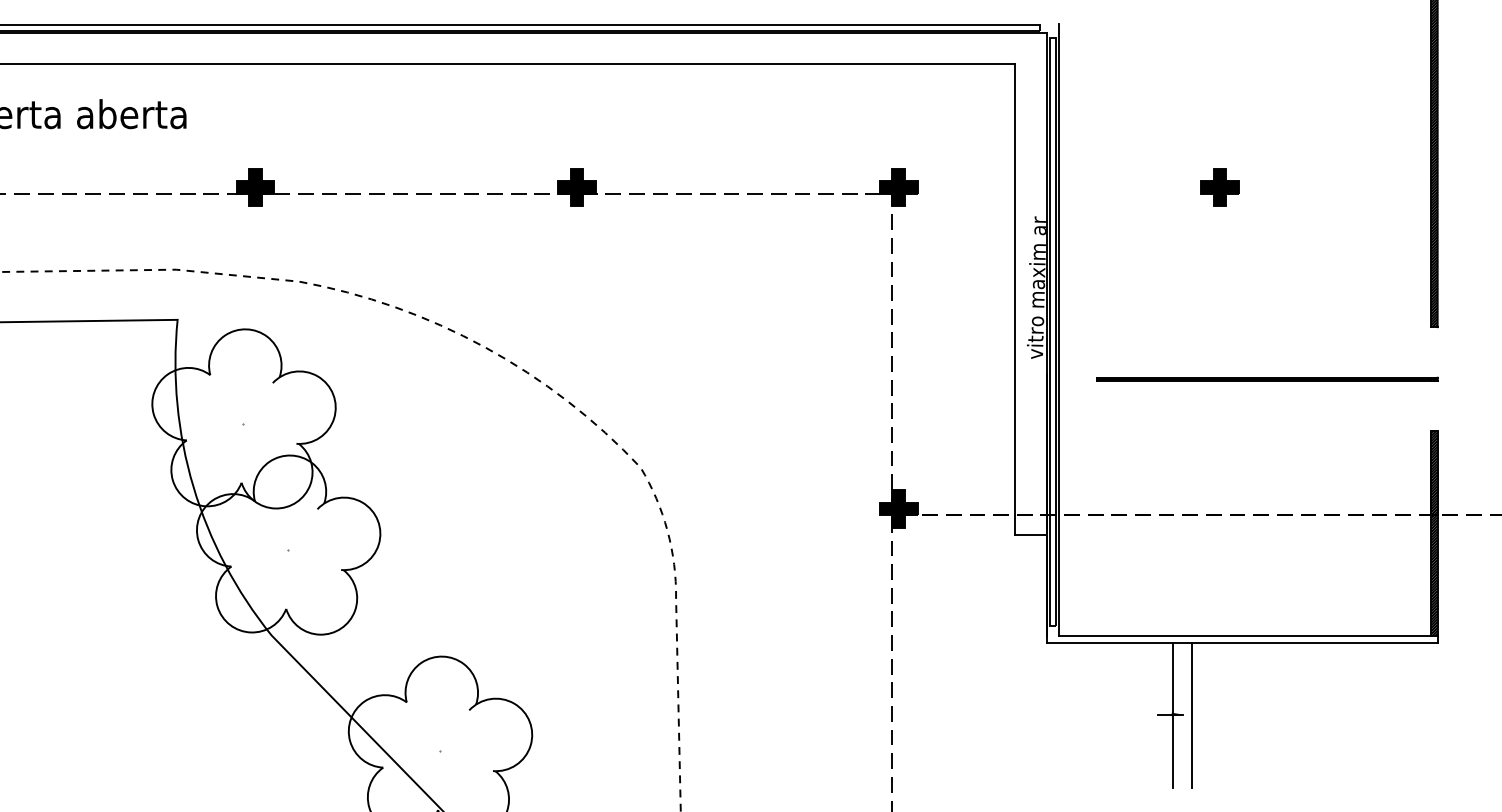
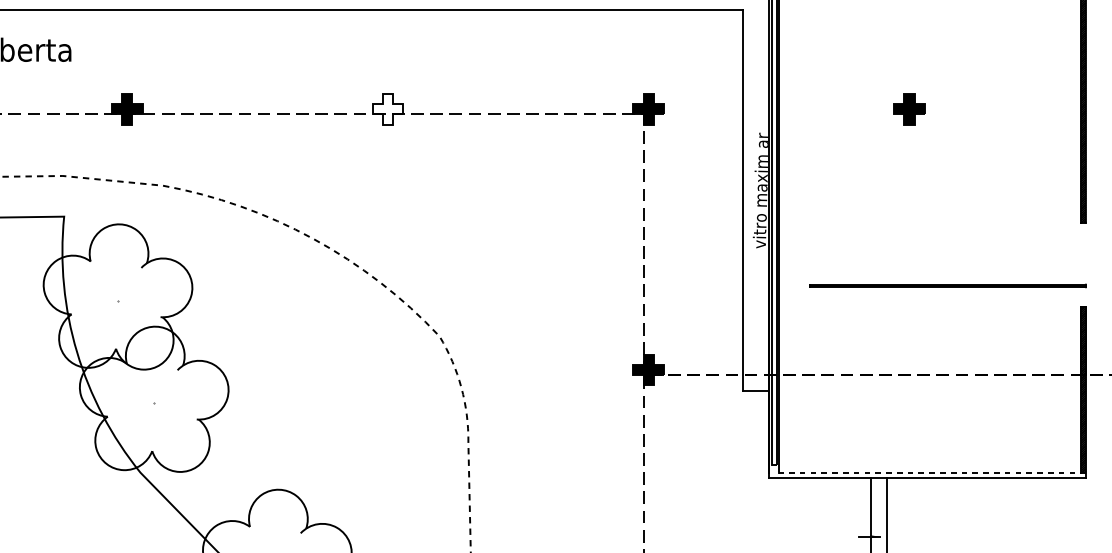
fill: (576, 187) -> (387, 109), removed
part: (1267, 378) -> (947, 285), moved
line: (1248, 636) -> (932, 473), solid -> dashed

